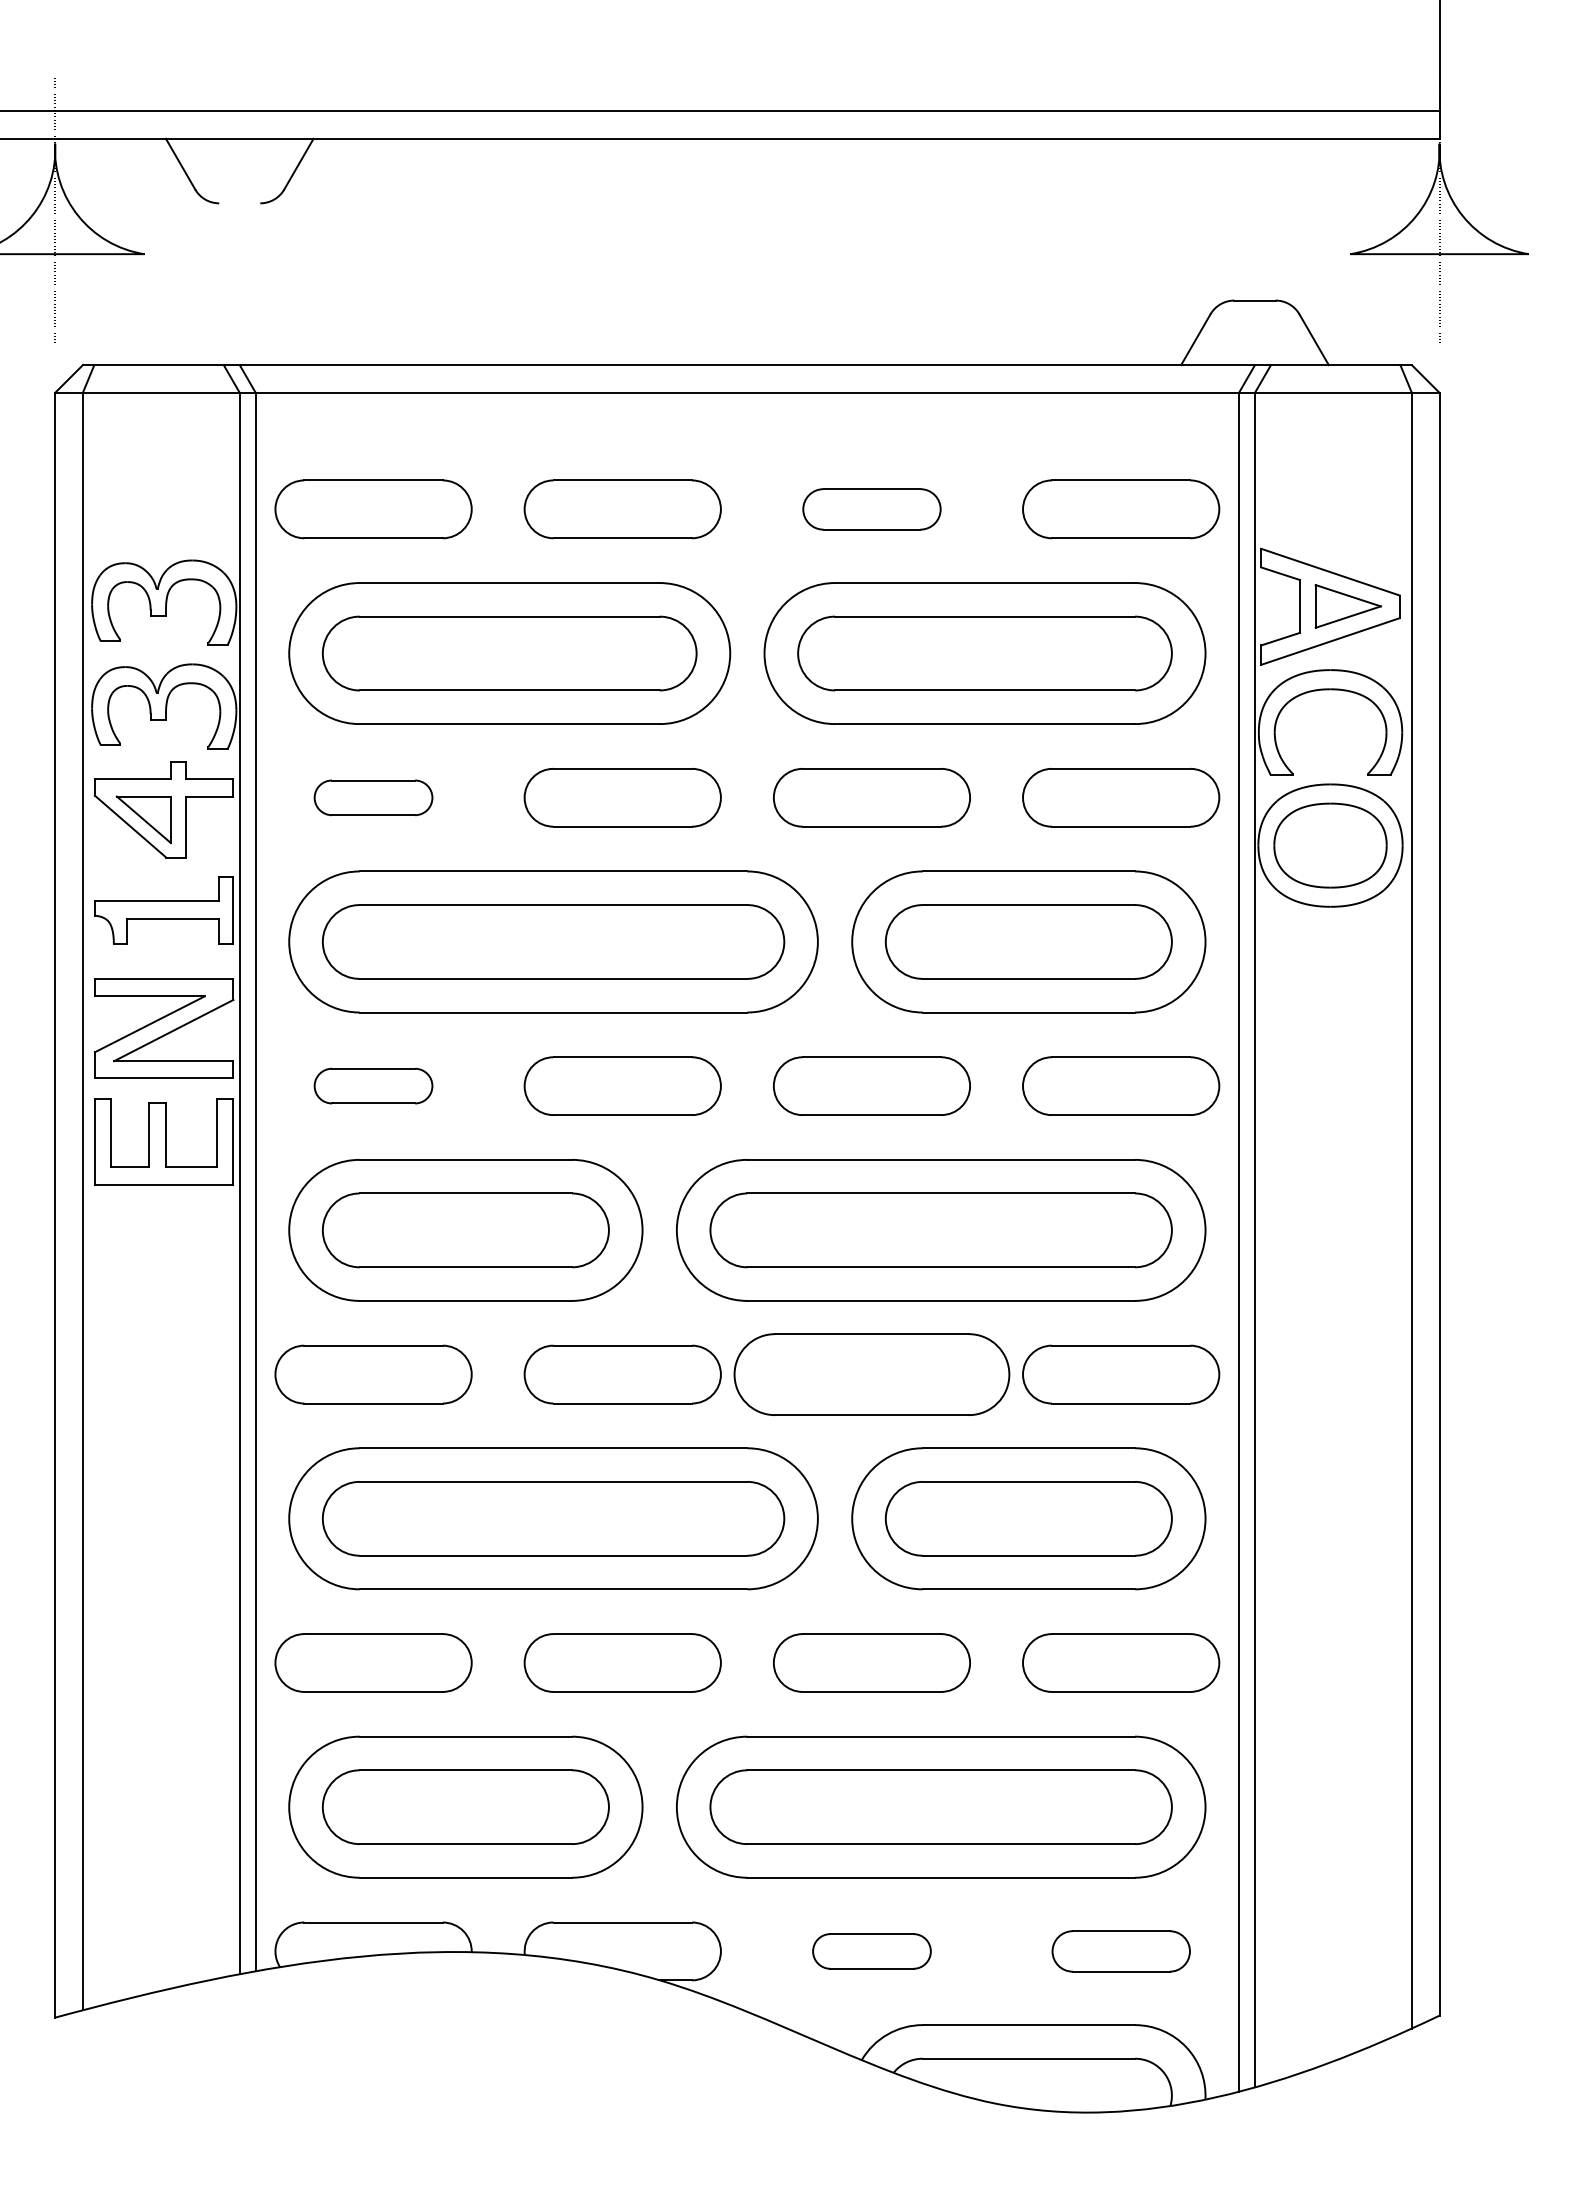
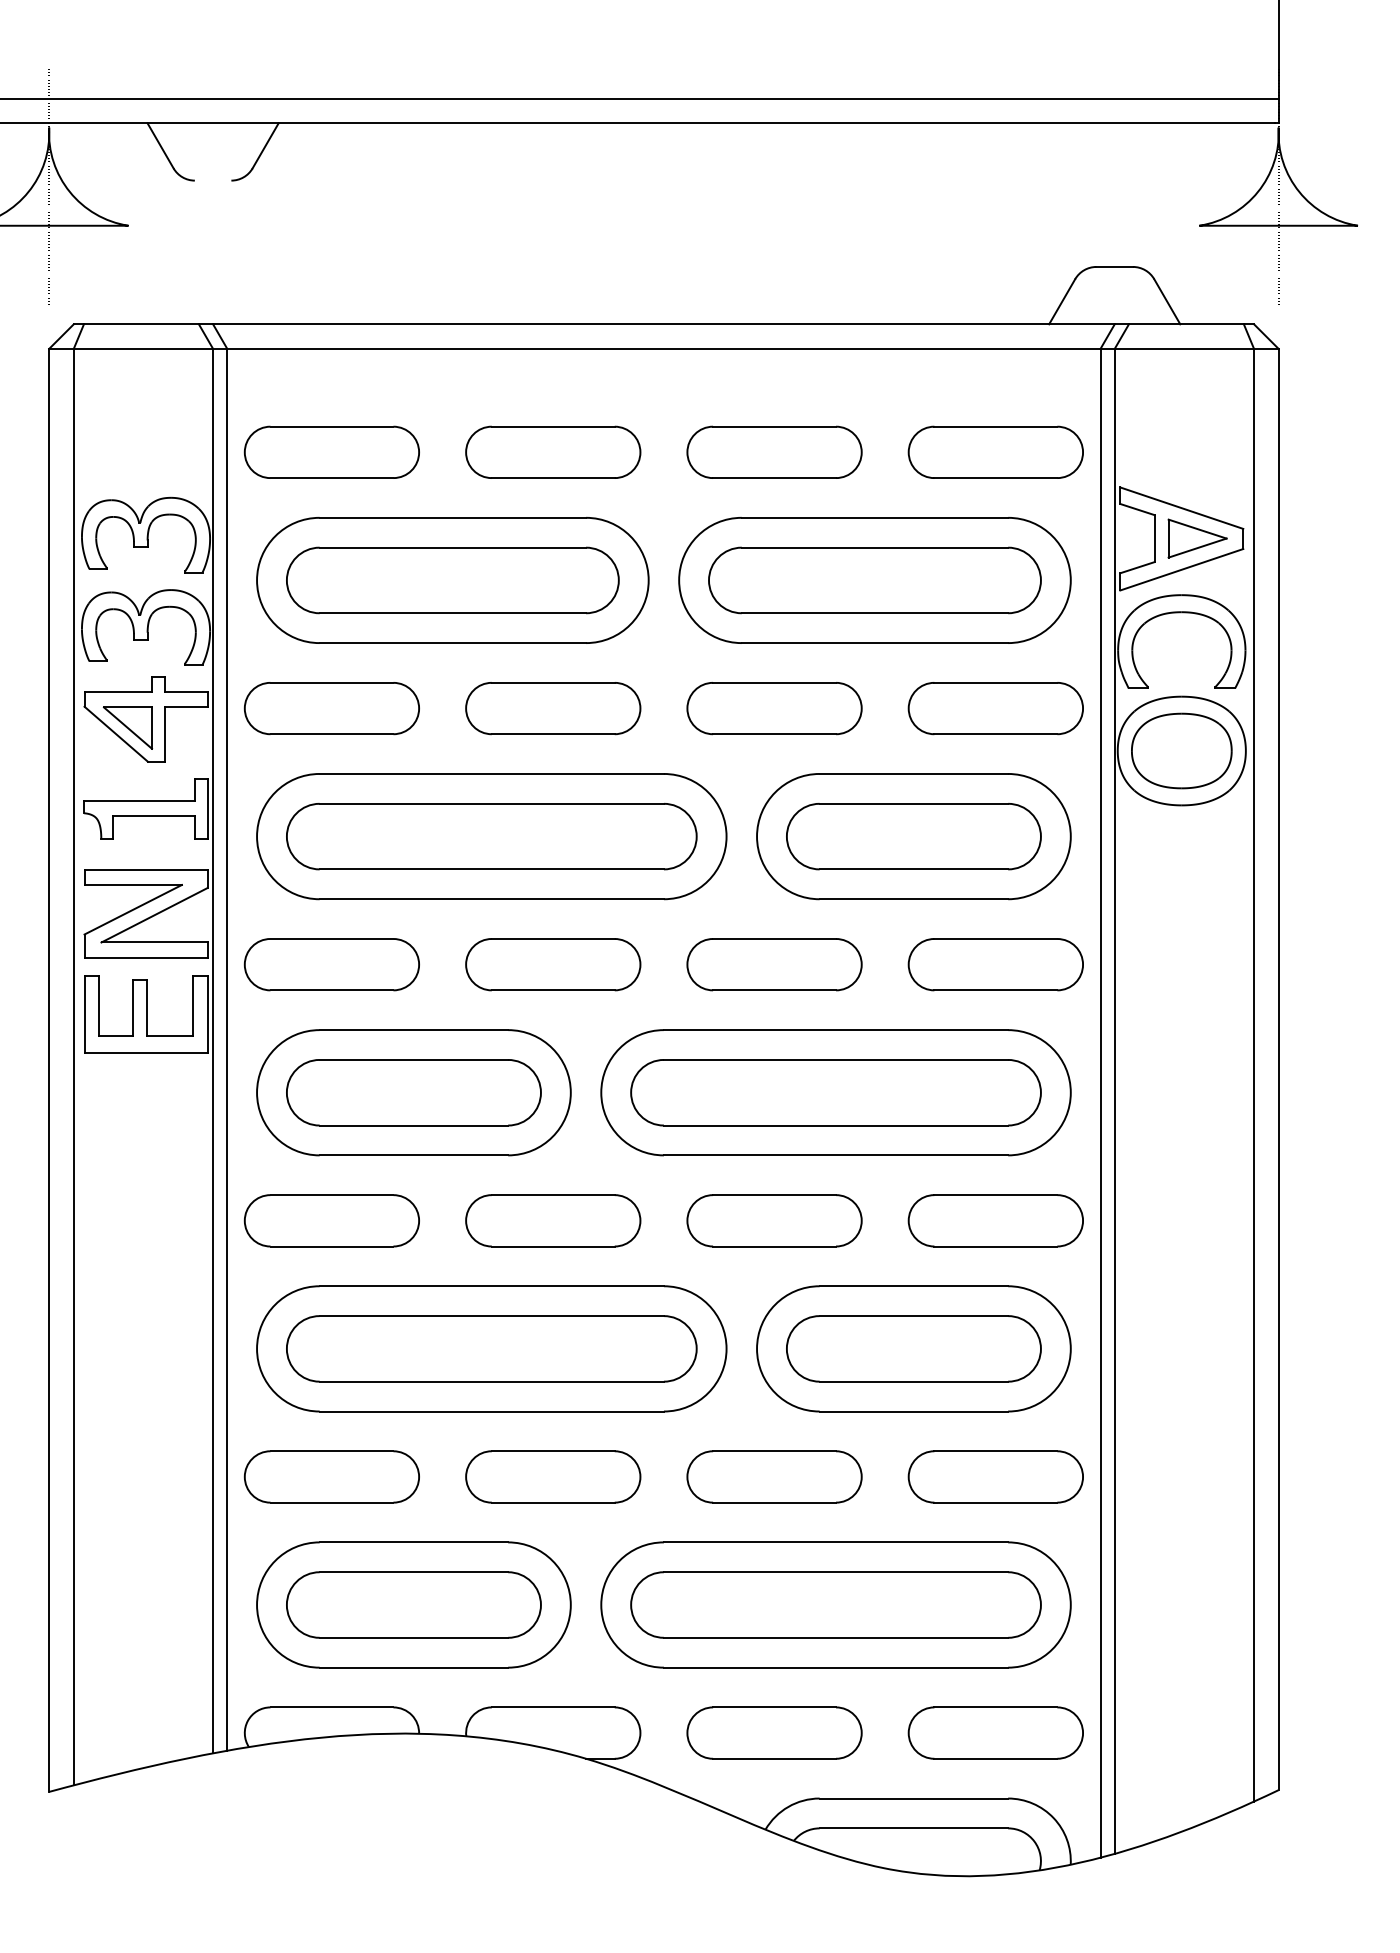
part: (871, 509) -> (774, 452), size x1.43
part: (373, 797) -> (331, 708), size x1.67
part: (373, 1085) -> (331, 964), size x1.67
part: (871, 1374) -> (774, 1220), size x0.71
part: (871, 1951) -> (774, 1733), size x1.67
part: (1121, 1951) -> (996, 1733), size x1.43

